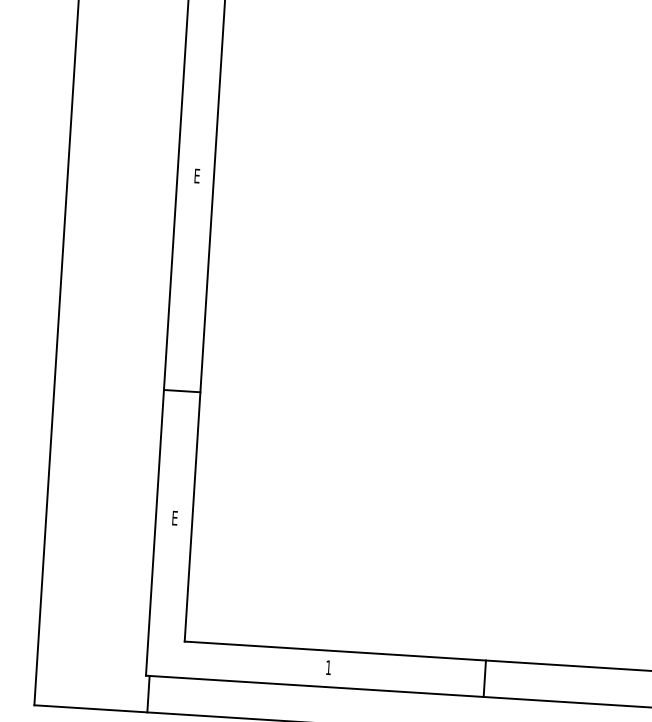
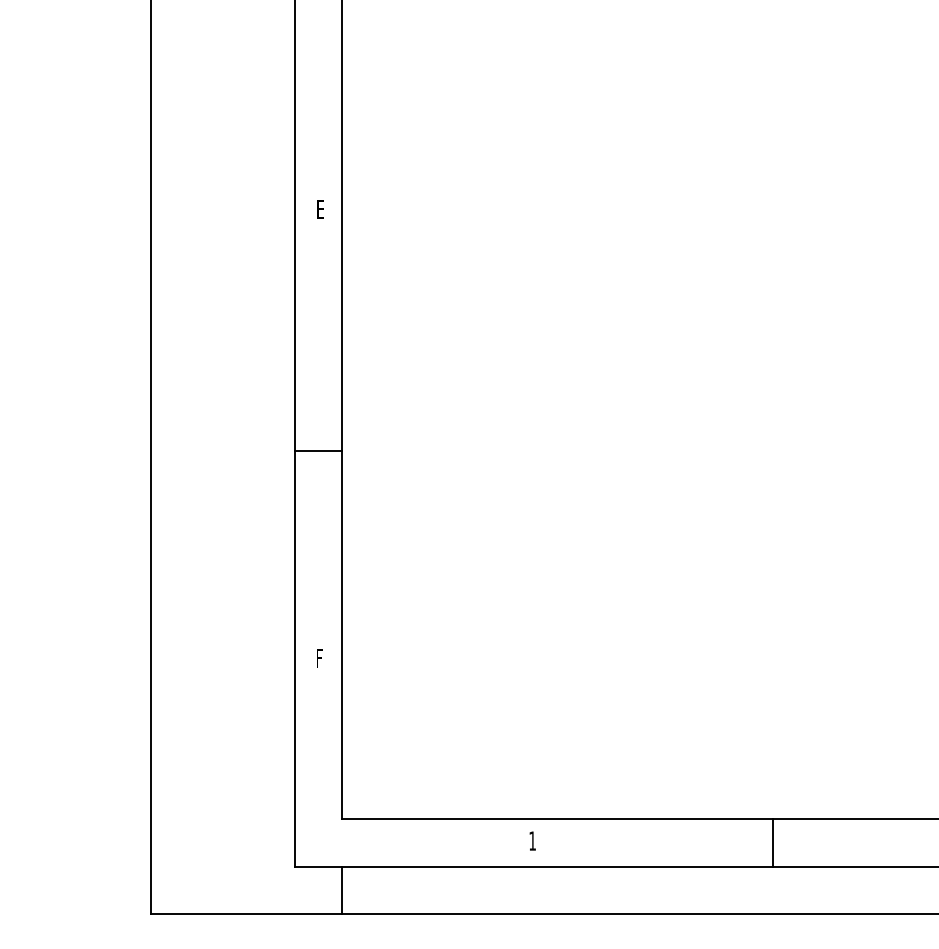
line: (182, 390) -> (318, 450), moved
text: (174, 518) -> (319, 658), E -> F
line: (484, 678) -> (772, 842), moved
line: (148, 694) -> (342, 890), moved

